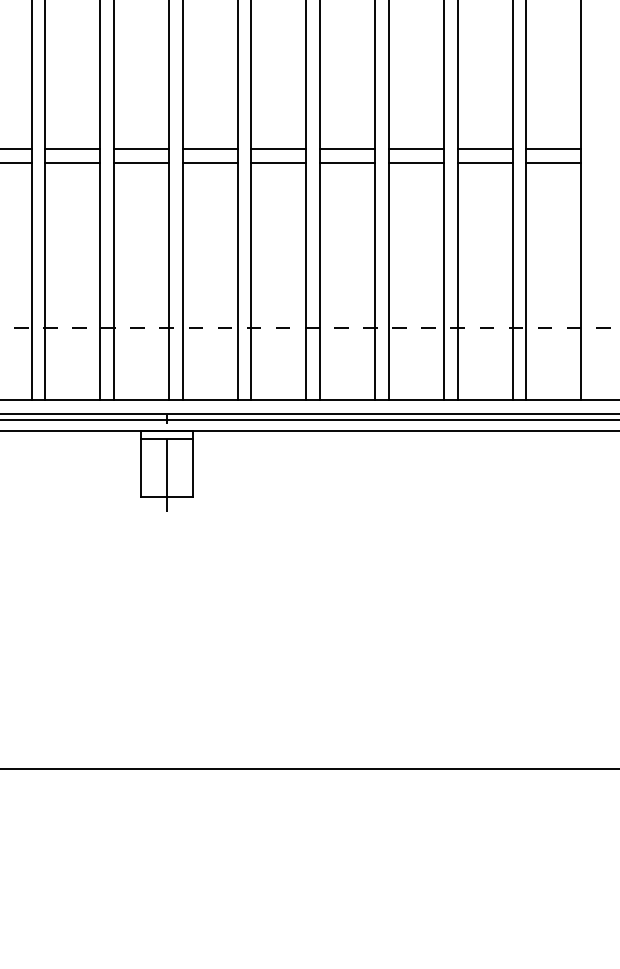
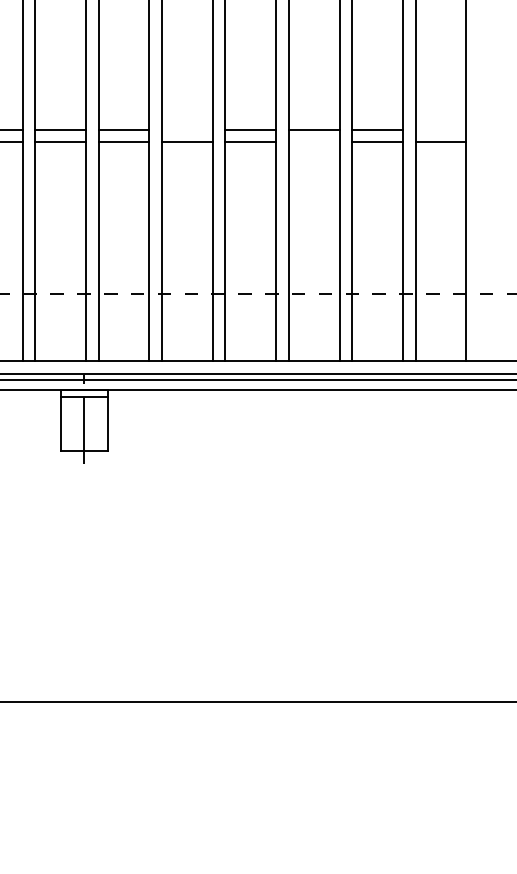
line: (278, 148) -> (187, 129), removed
line: (553, 148) -> (440, 129), removed
line: (415, 162) -> (313, 142), removed

